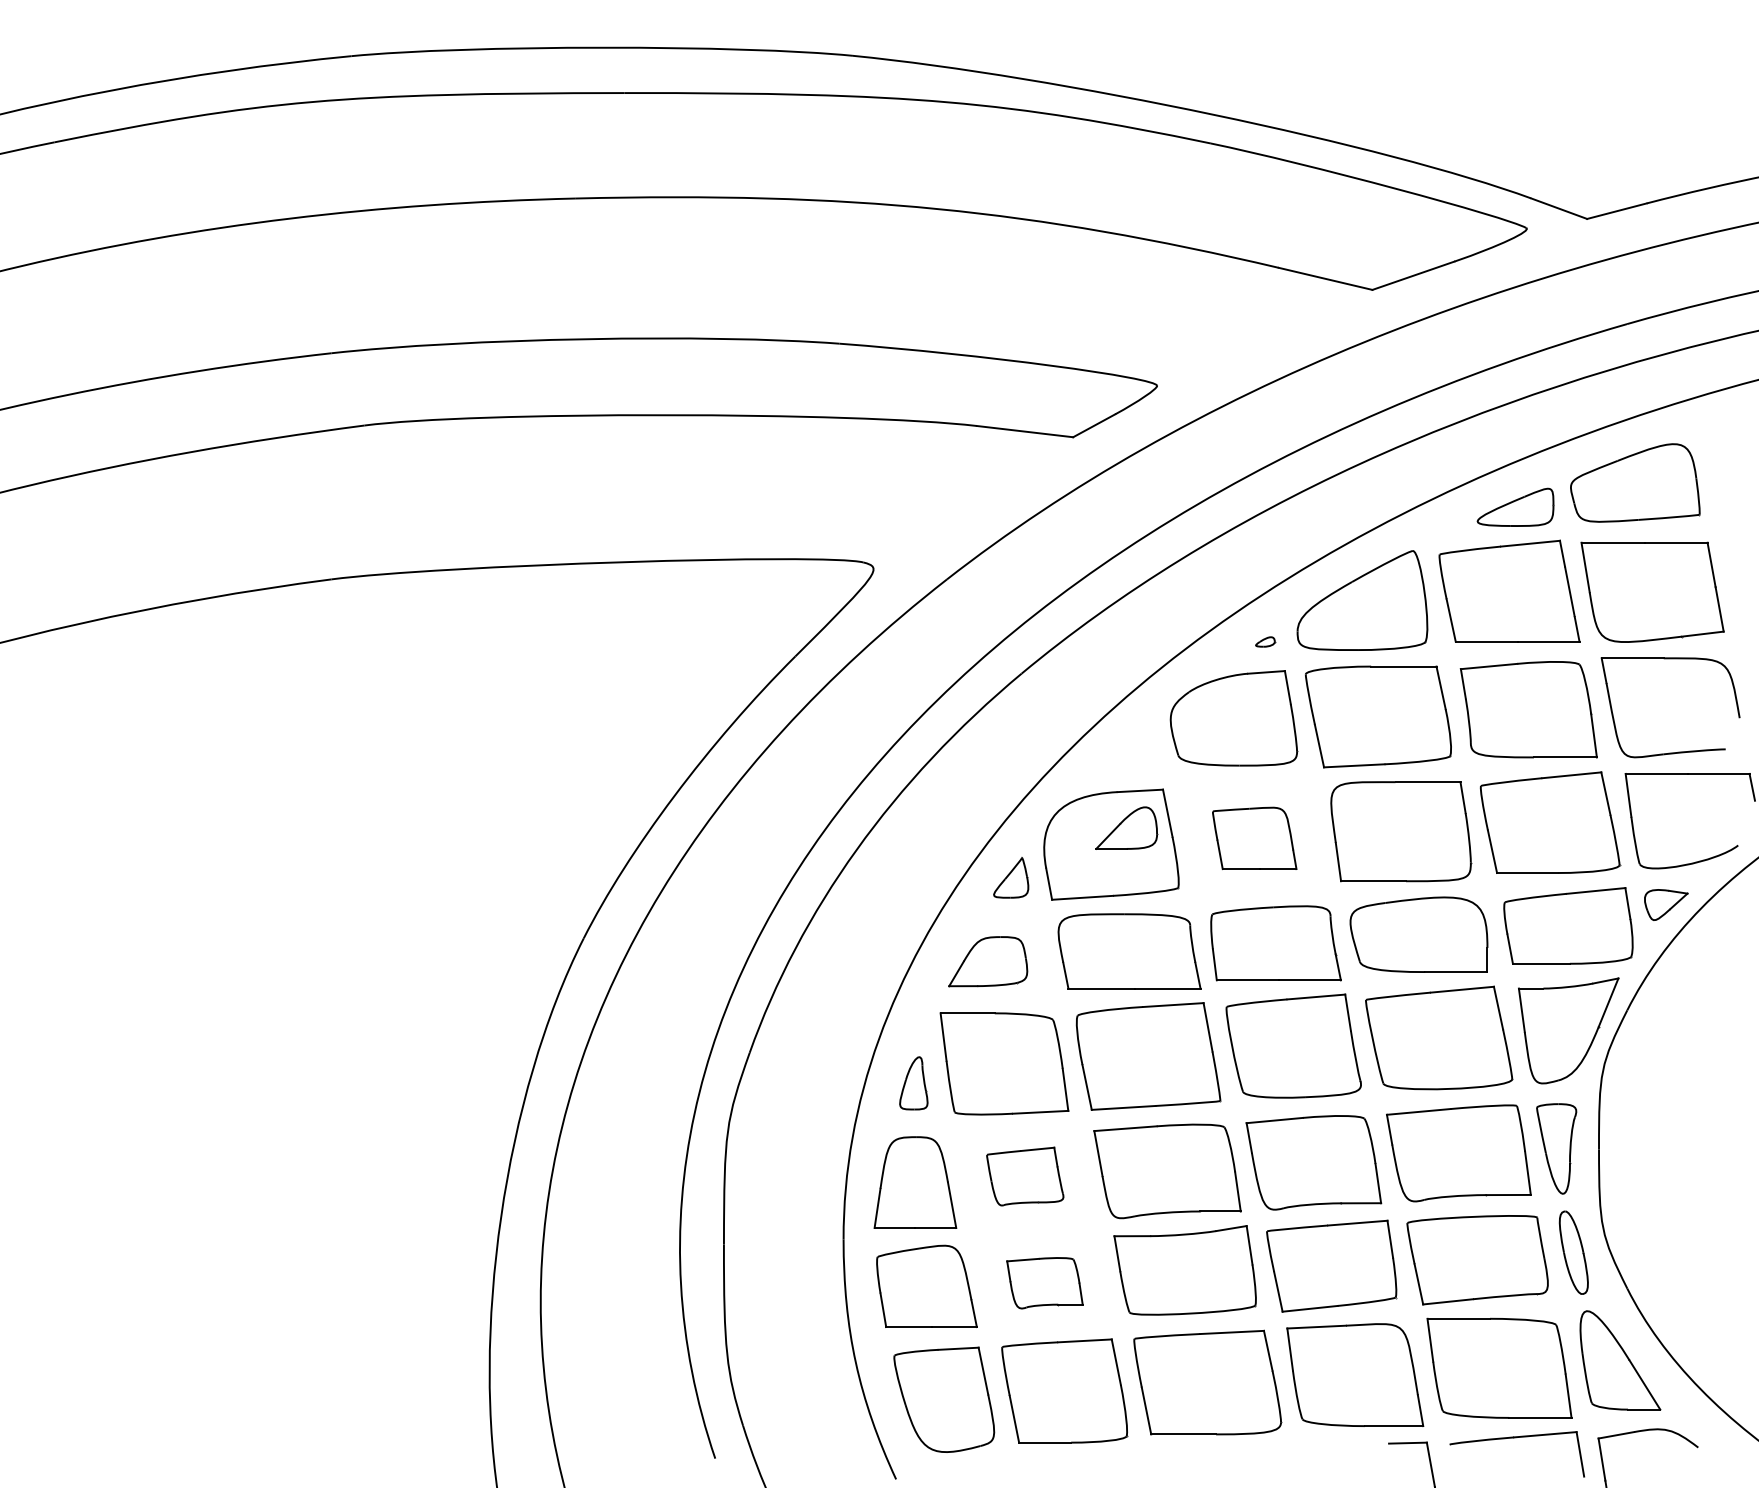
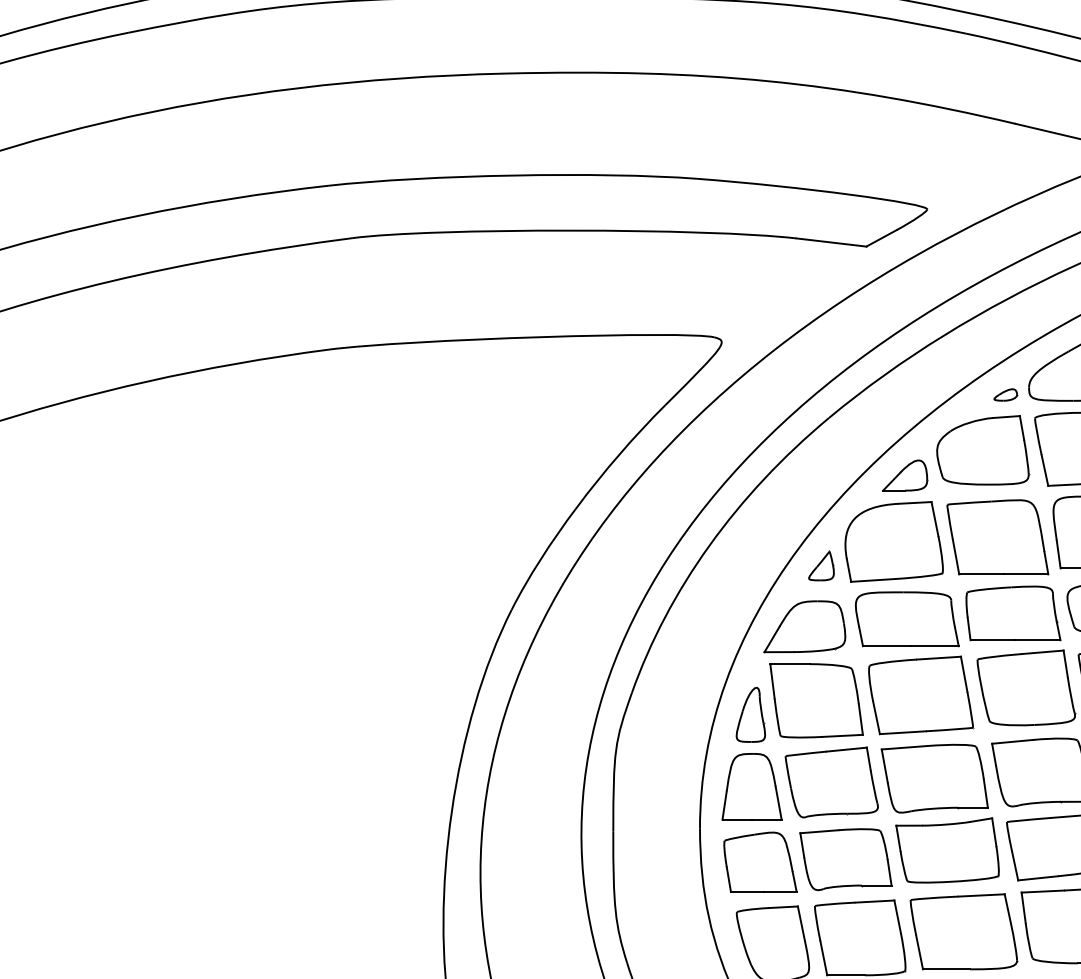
part: (1265, 641) -> (1005, 394), size x1.67
part: (1126, 827) -> (905, 475), moved
part: (1254, 838) -> (997, 537), size x1.67
part: (987, 961) -> (804, 626), size x1.43
part: (913, 1083) -> (750, 715), size x1.43
part: (1024, 1176) -> (831, 782), size x1.67
part: (1044, 1283) -> (845, 859), size x1.67

